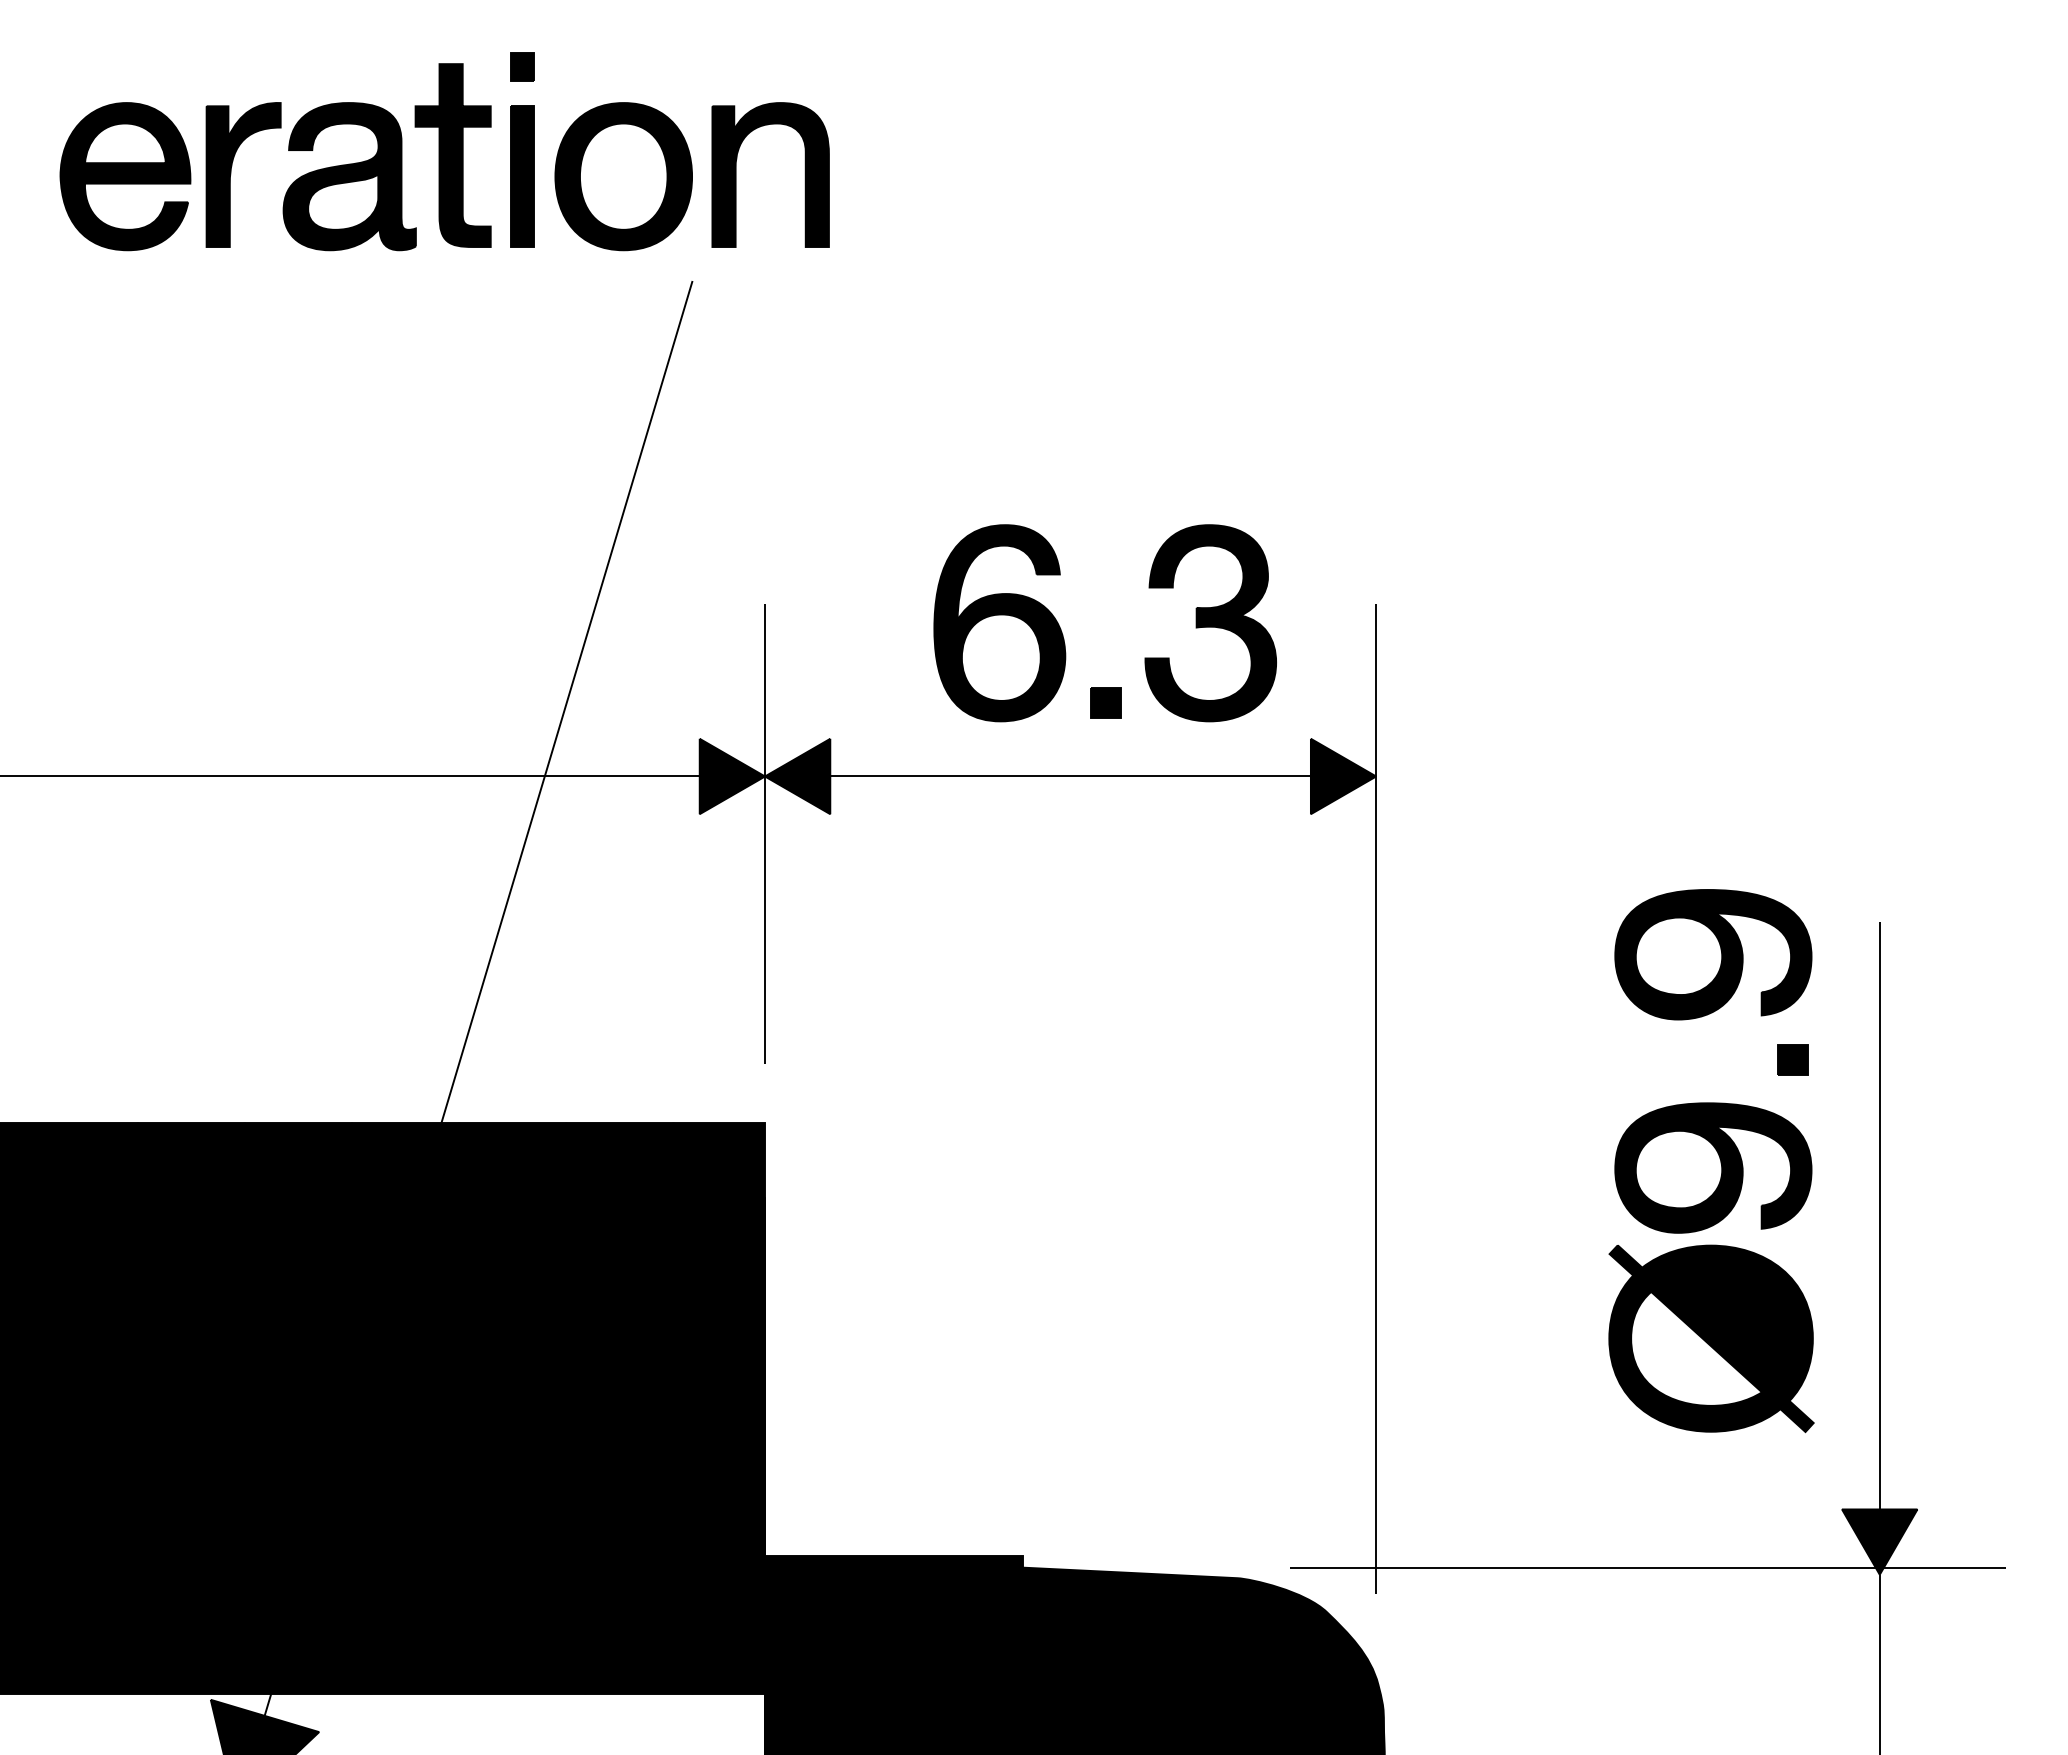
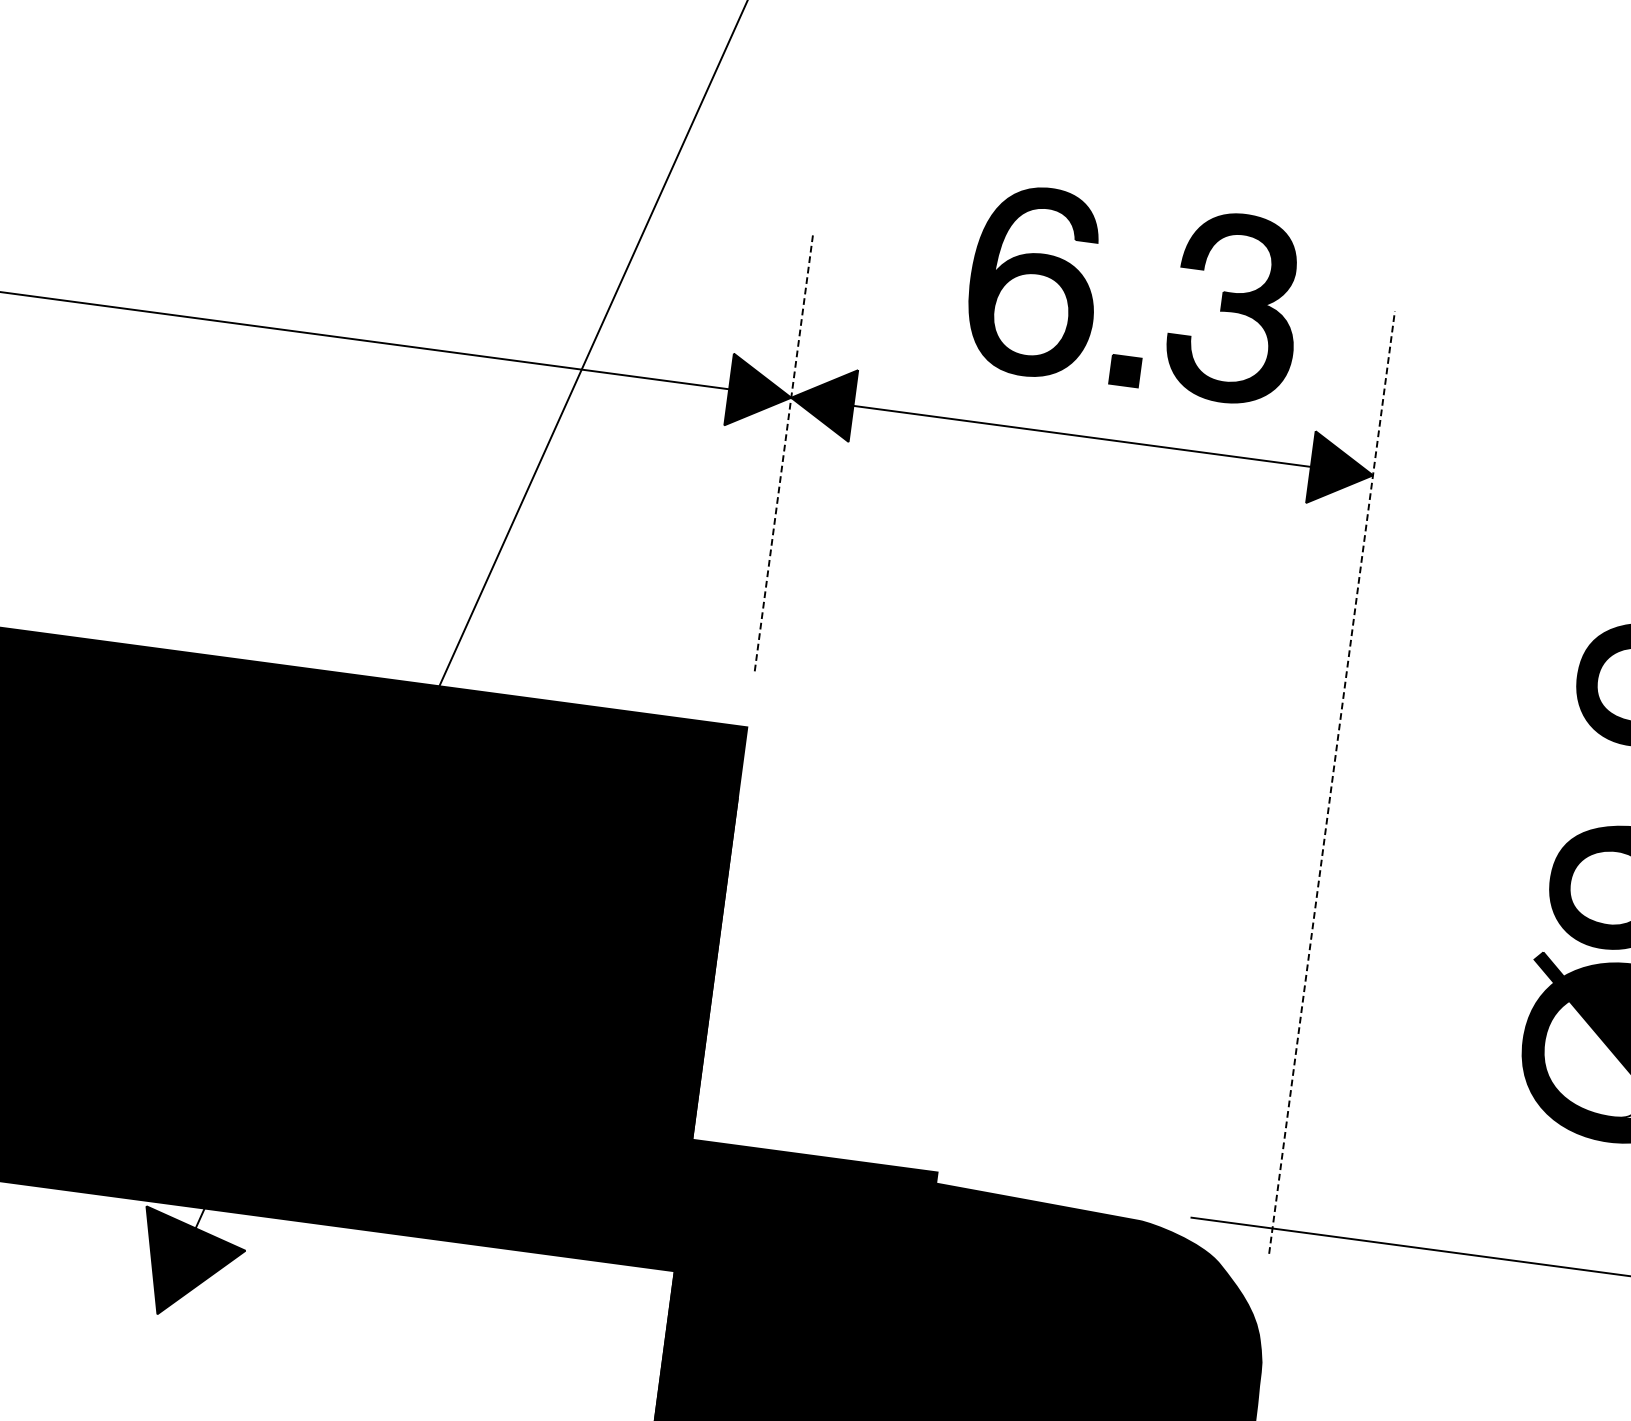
line: (765, 833) -> (784, 452), solid -> dashed
line: (1376, 1098) -> (1332, 781), solid -> dashed

